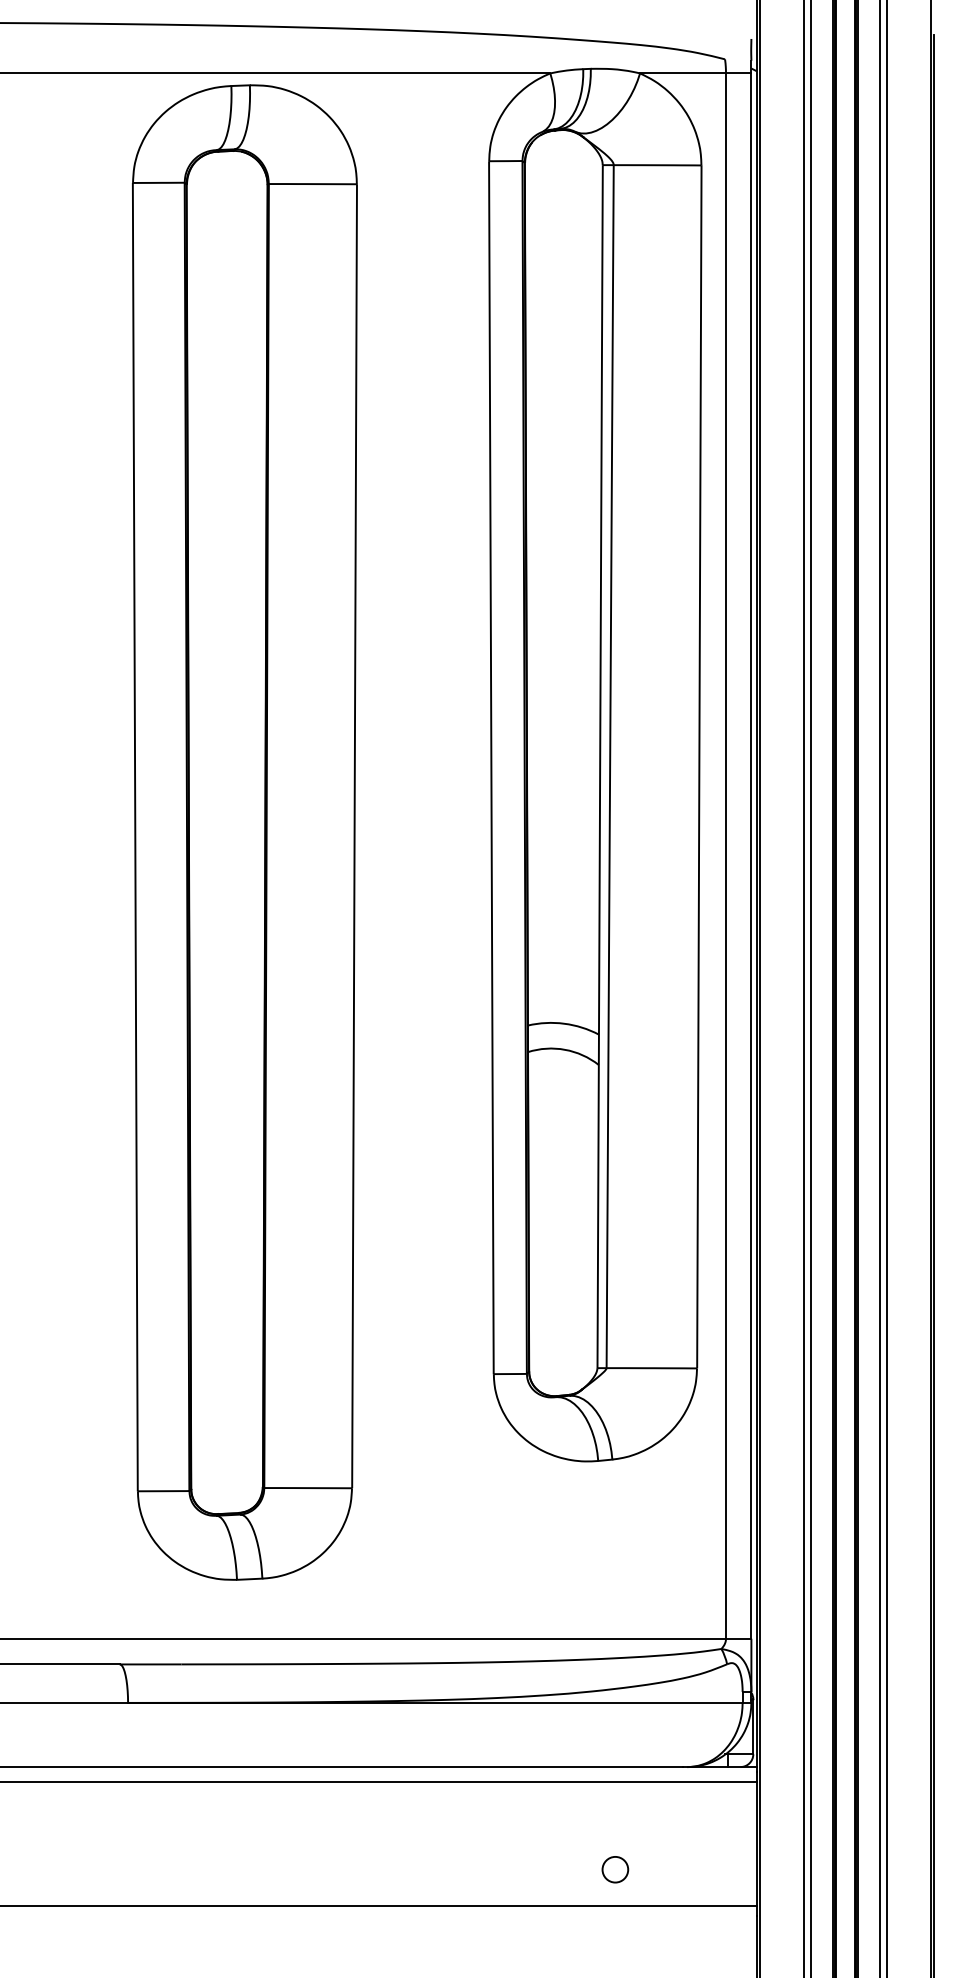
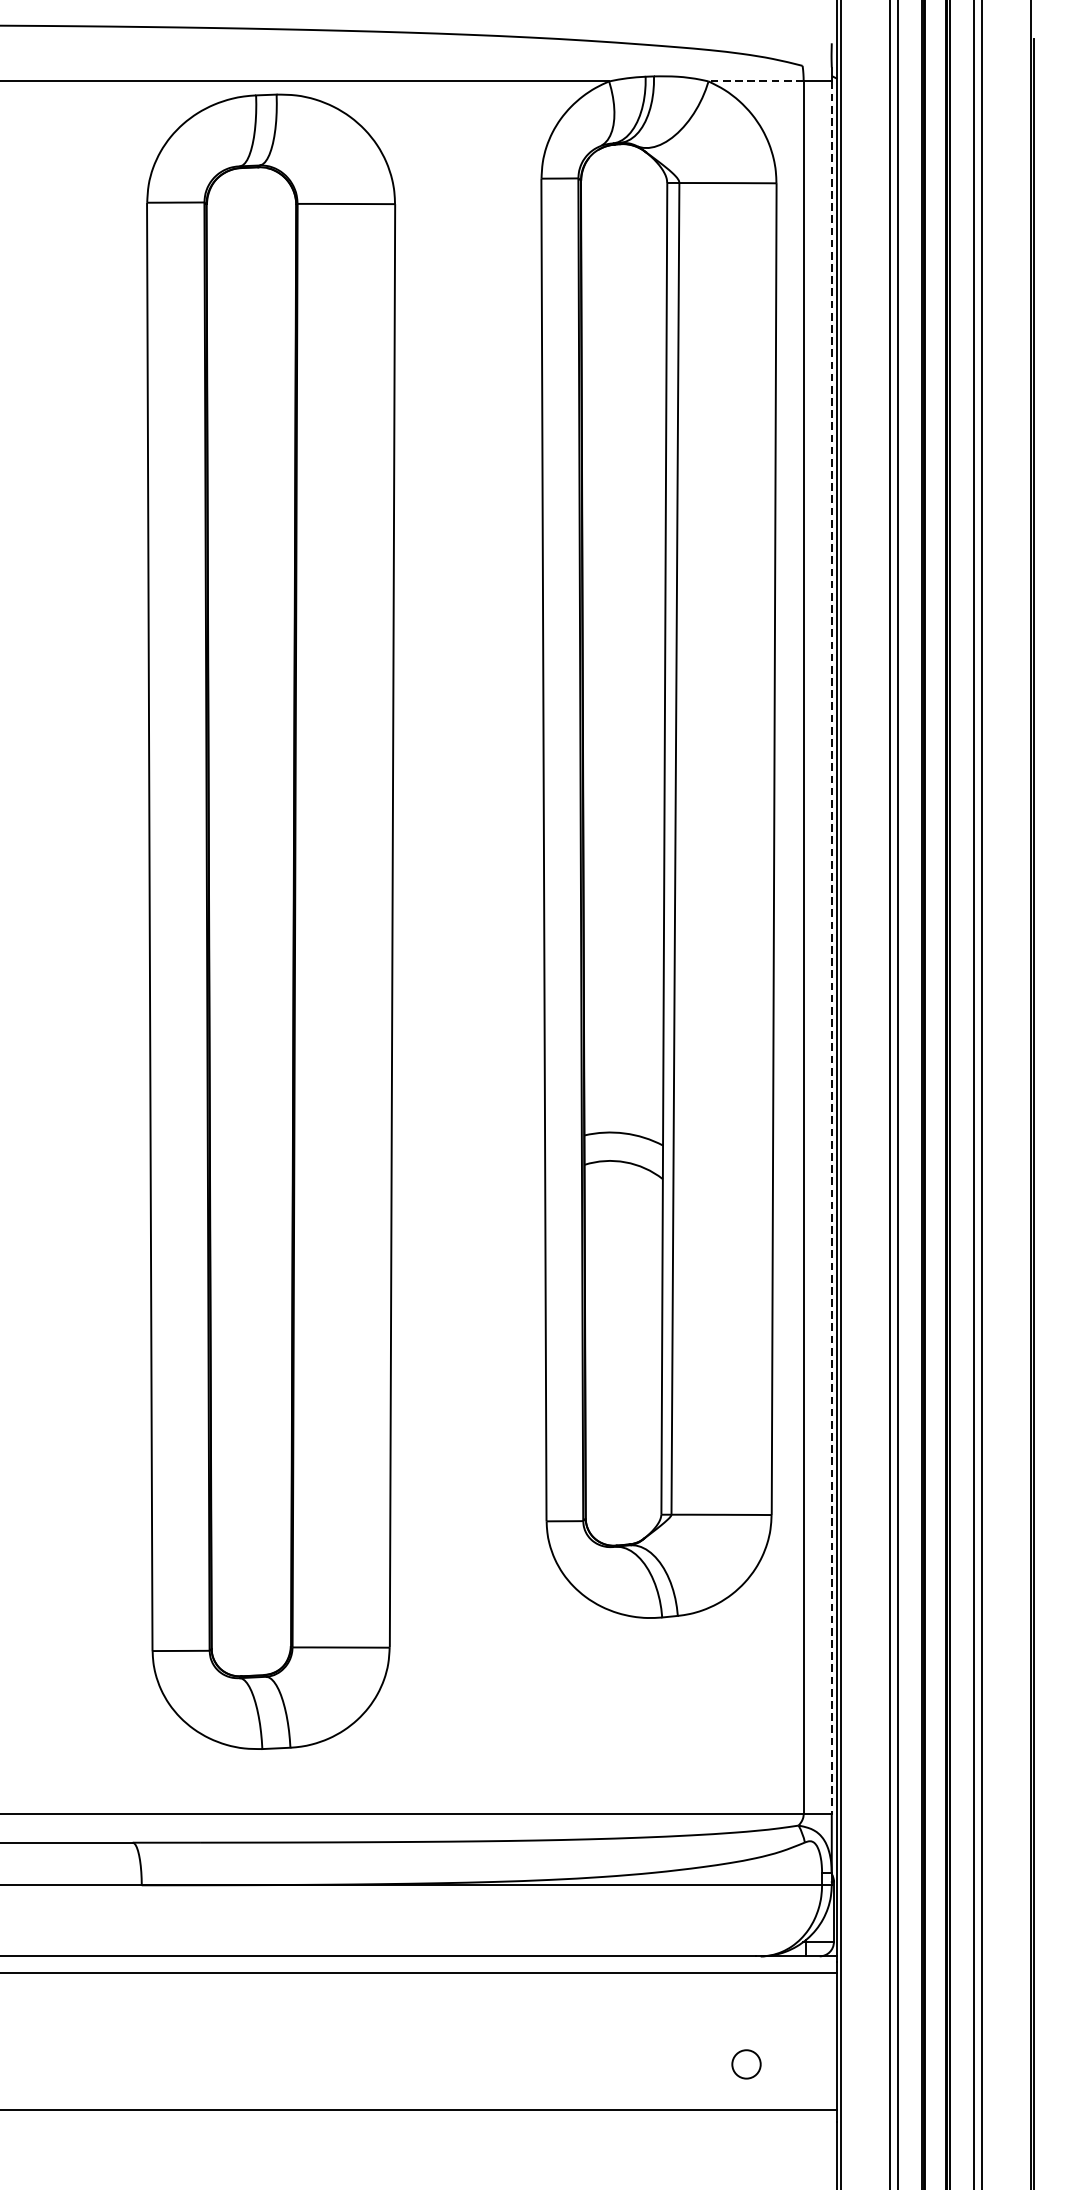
line: (683, 73) -> (756, 81), solid -> dashed
line: (751, 856) -> (831, 948), solid -> dashed
circle: (615, 1869) -> (746, 2064), moved

